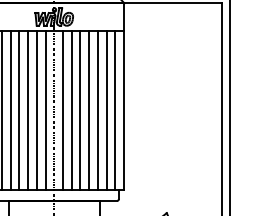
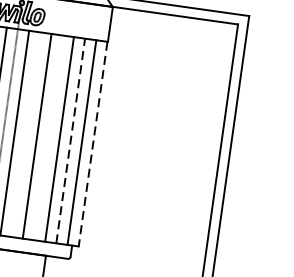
line: (71, 110) -> (25, 134), removed
line: (89, 110) -> (48, 138), removed
line: (106, 110) -> (70, 141), solid -> dashed
line: (124, 110) -> (93, 144), solid -> dashed

